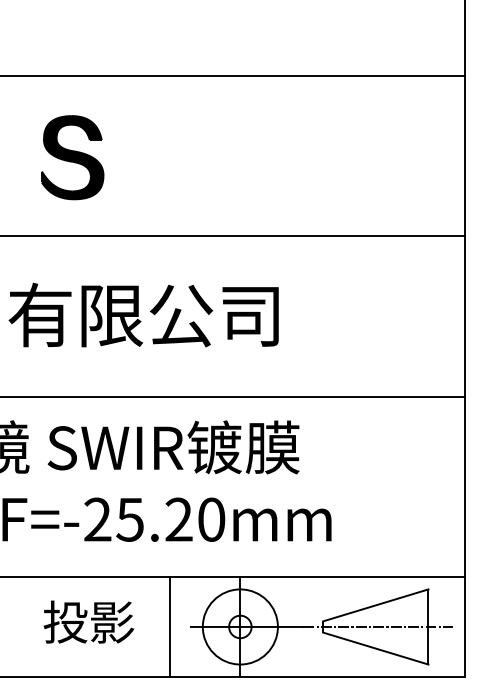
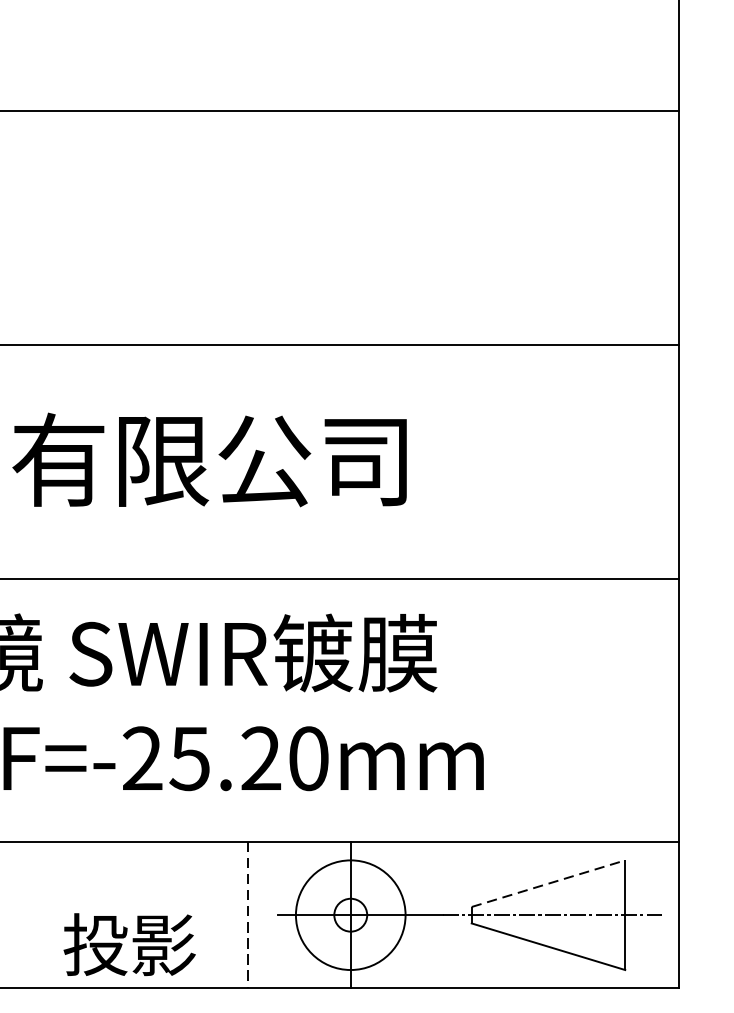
part: (72, 157) -> (105, 229), removed
line: (375, 605) -> (548, 883), solid -> dashed
text: (88, 621) -> (129, 943), moved
line: (170, 627) -> (248, 915), solid -> dashed

